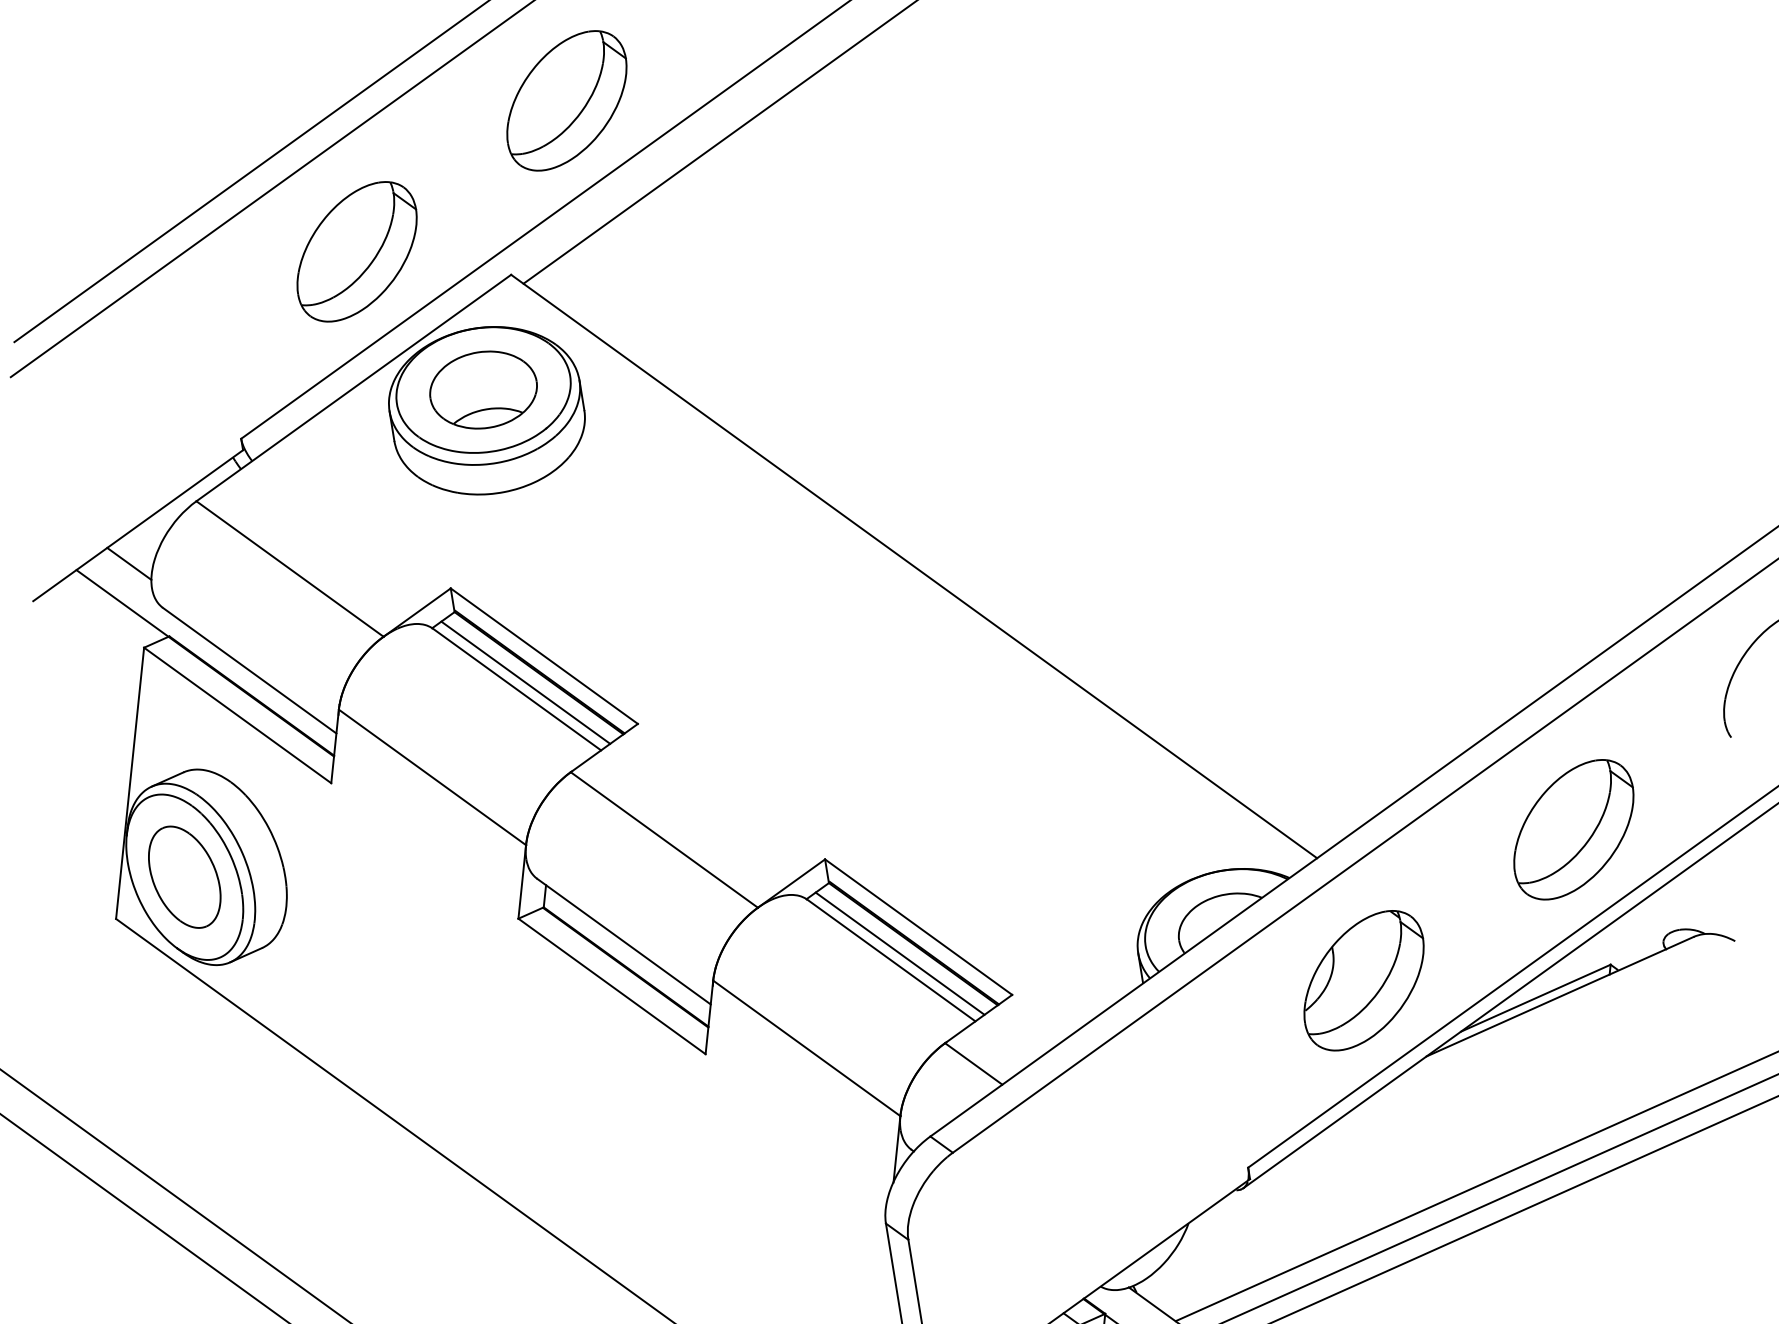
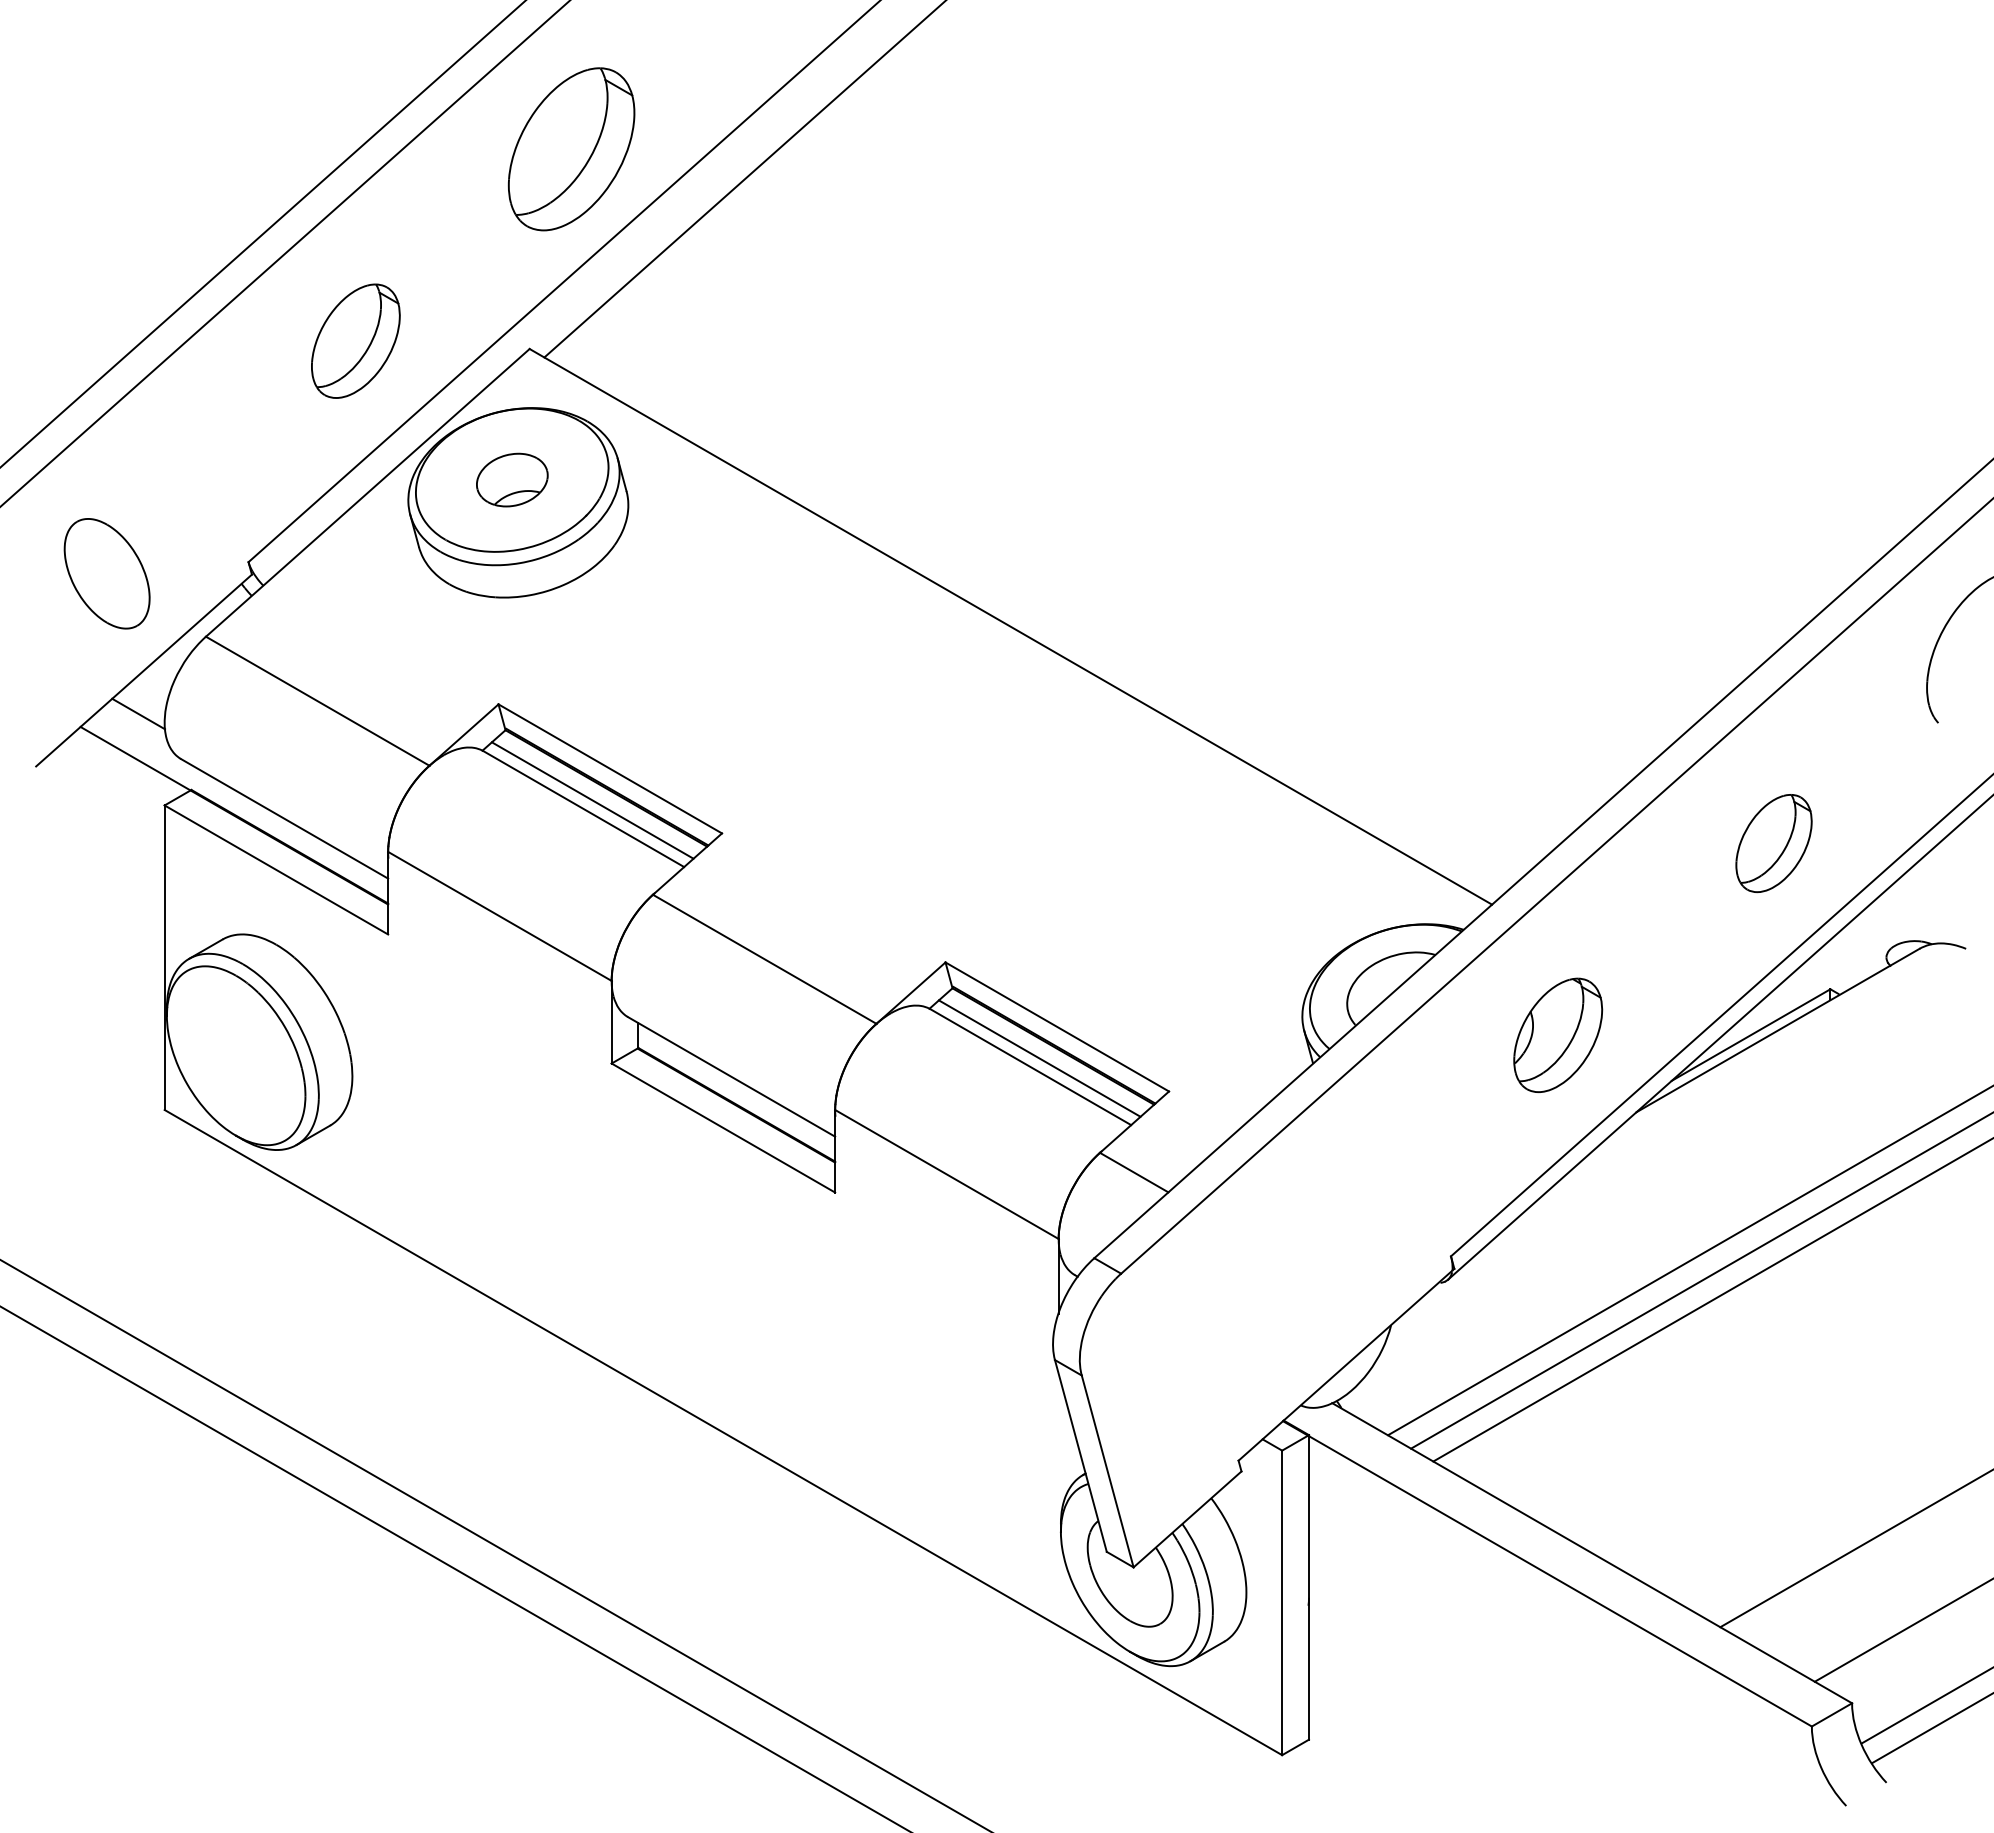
part: (356, 252) -> (355, 341), size x0.7
part: (483, 389) -> (512, 479), size x0.6
part: (1573, 829) -> (1773, 843), size x0.6
part: (184, 876) -> (106, 573), moved
part: (1363, 980) -> (1557, 1035), size x0.7

